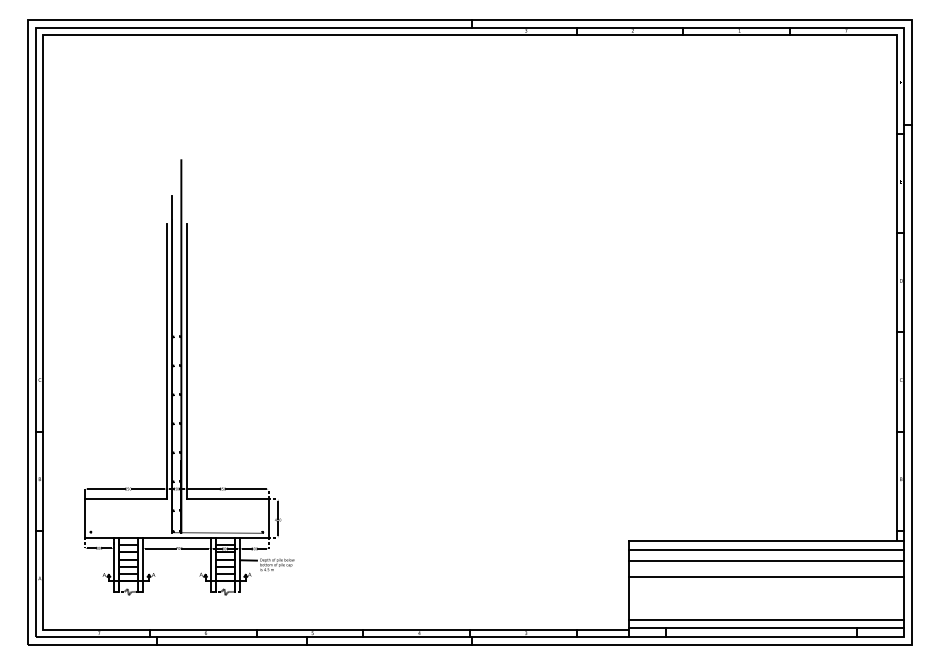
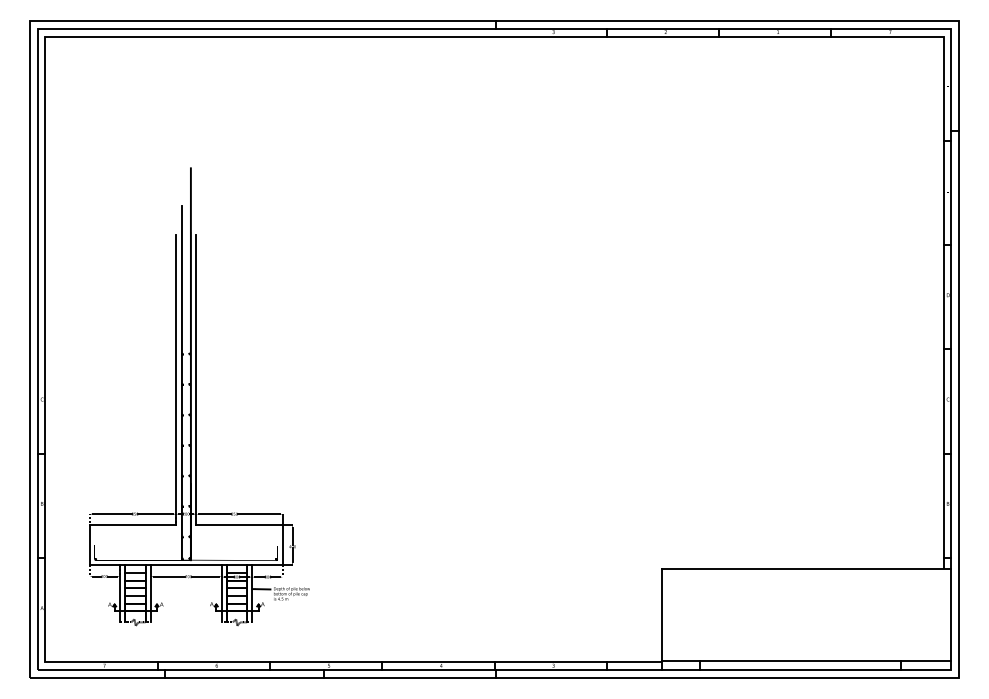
line: (766, 550) -> (806, 578), removed
line: (766, 561) -> (806, 590), removed
line: (766, 576) -> (806, 606), removed
line: (766, 619) -> (806, 651), removed

